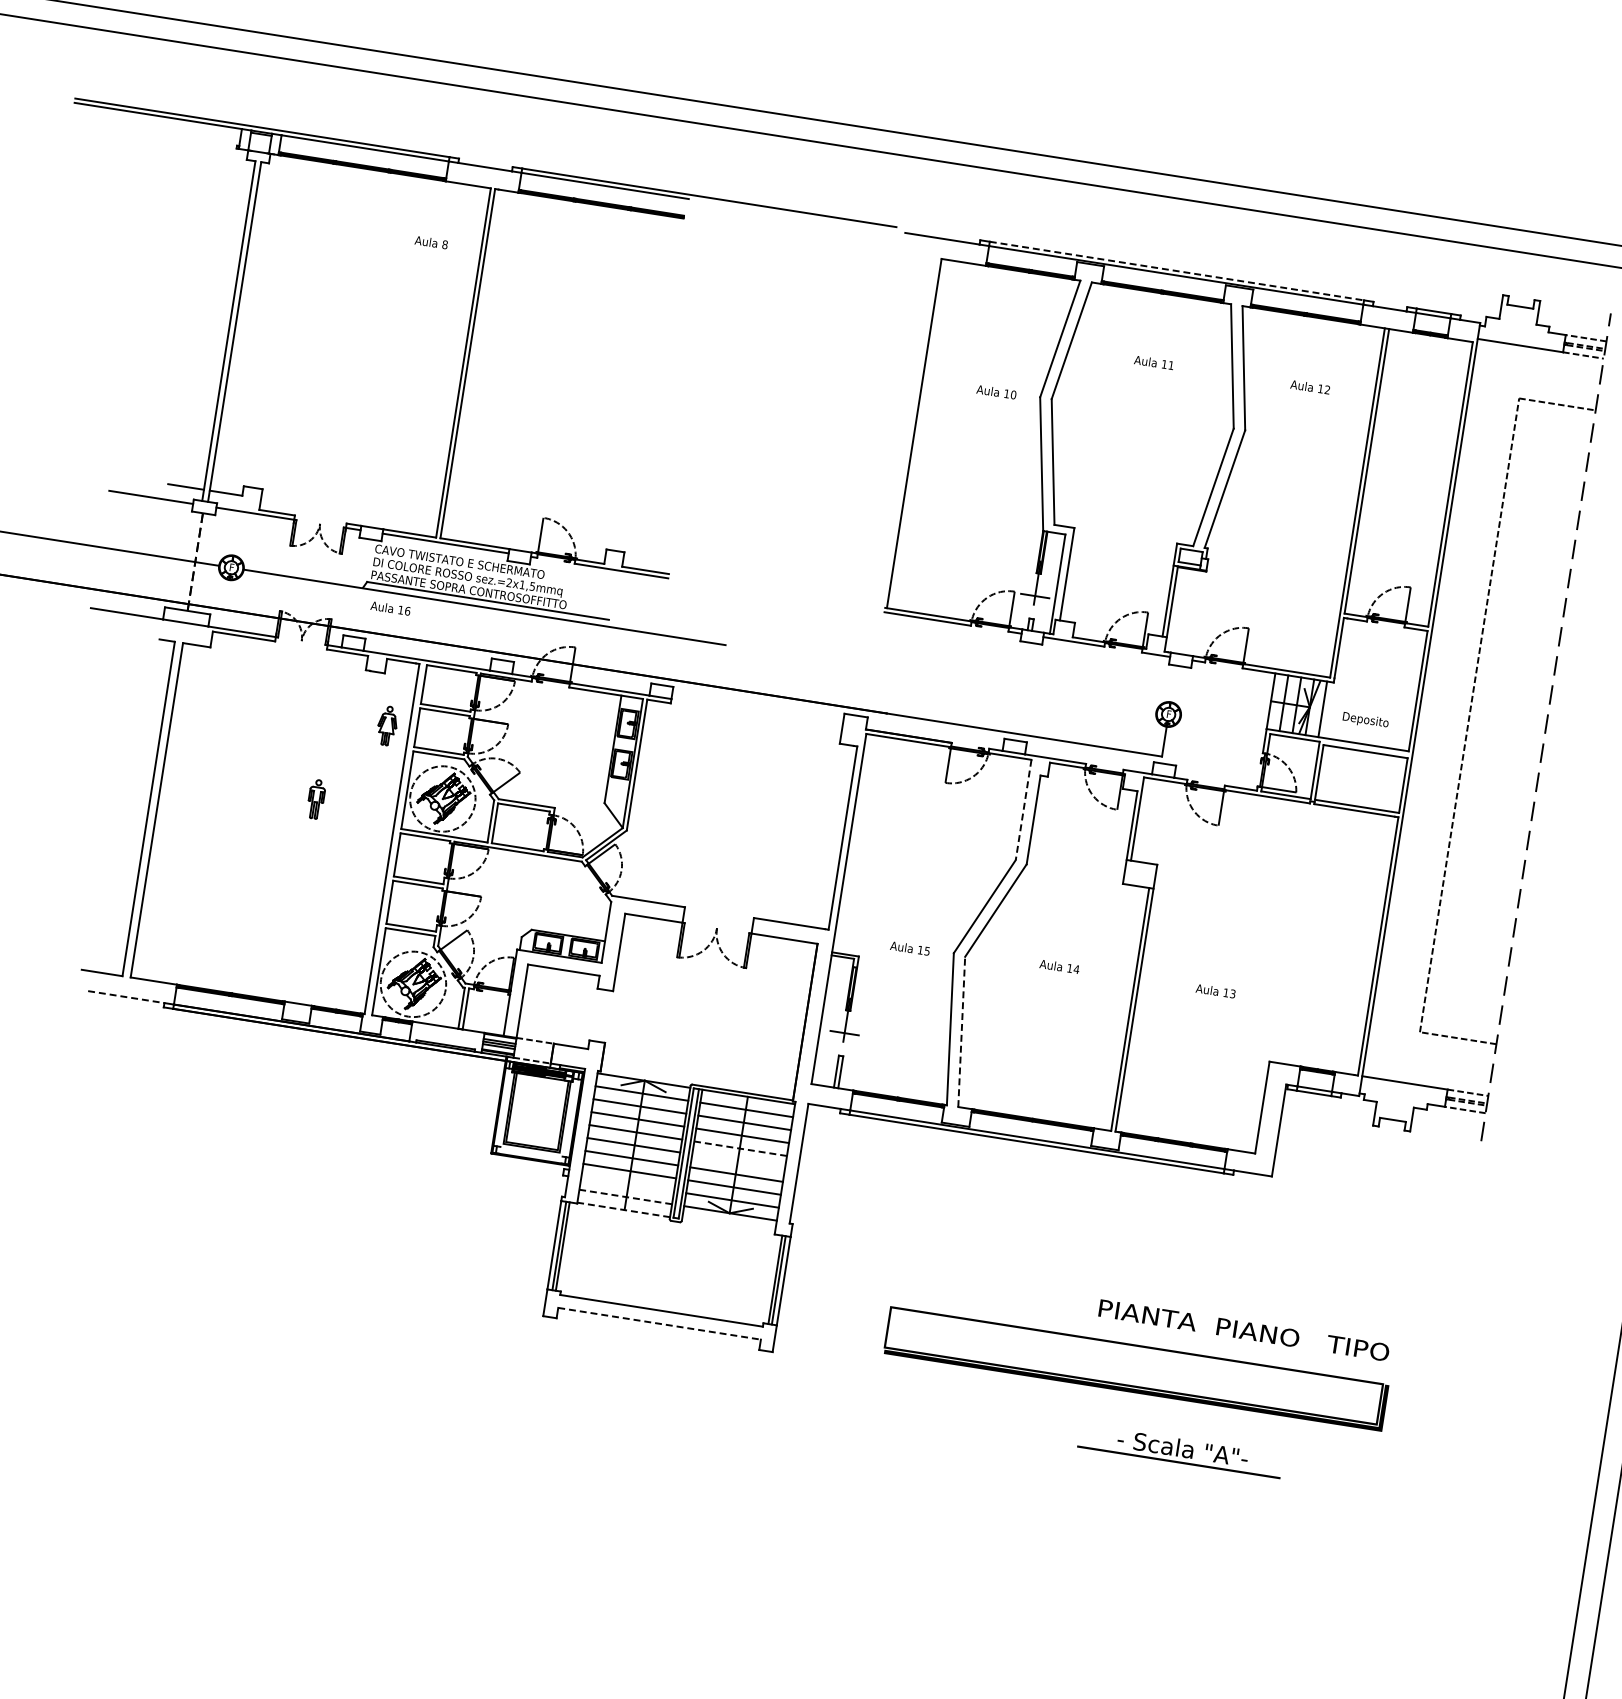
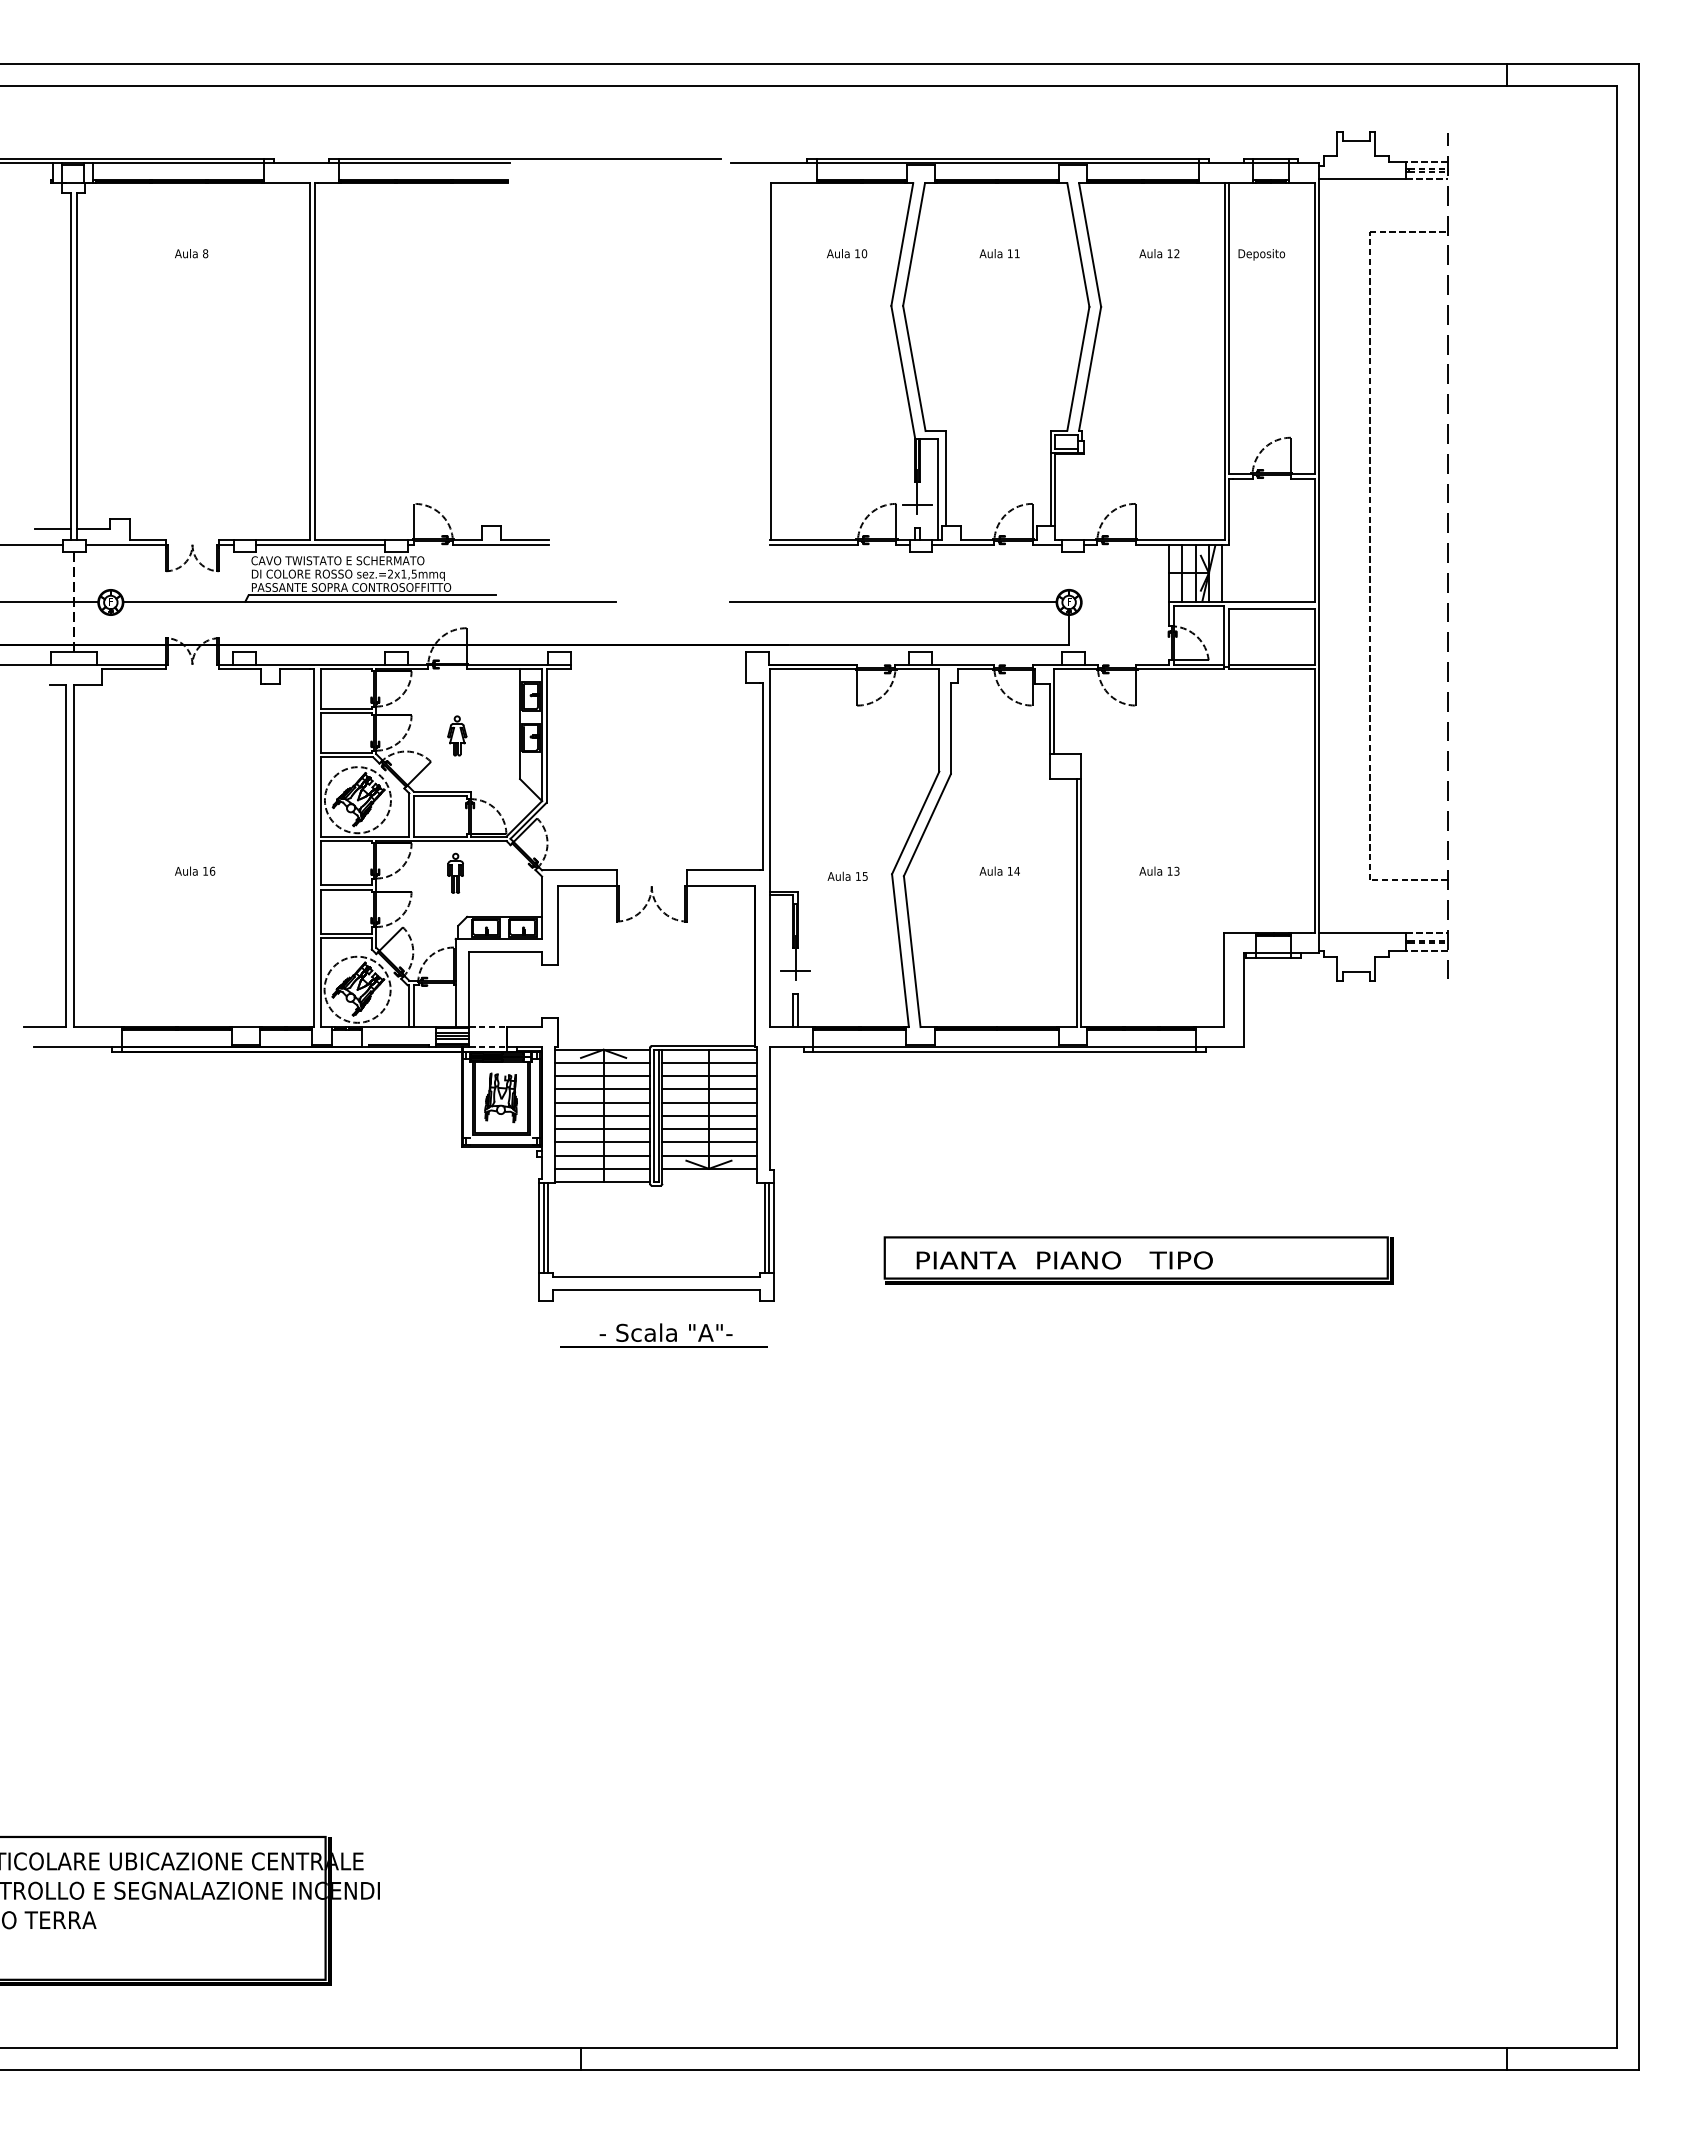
text: (431, 242) -> (191, 253), moved
line: (1177, 271) -> (1008, 158), dashed -> solid
text: (997, 392) -> (847, 253), moved
text: (391, 607) -> (195, 870), moved
line: (995, 687) -> (892, 602), added
text: (1365, 720) -> (1261, 254), moved
part: (387, 725) -> (457, 735), moved
part: (316, 798) -> (455, 872), moved
line: (1023, 810) -> (939, 720), dashed -> solid
line: (126, 997) -> (73, 1047), dashed -> solid
line: (962, 1031) -> (912, 951), dashed -> solid
part: (536, 1111) -> (500, 1097), added
line: (740, 1148) -> (709, 1102), dashed -> solid
line: (738, 1161) -> (709, 1115), added
line: (627, 1183) -> (602, 1155), added
line: (625, 1196) -> (602, 1168), dashed -> solid
line: (623, 1210) -> (602, 1182), dashed -> solid
line: (659, 1324) -> (656, 1290), dashed -> solid
text: (1243, 1330) -> (1064, 1260), moved
text: (1179, 1450) -> (663, 1335), moved

